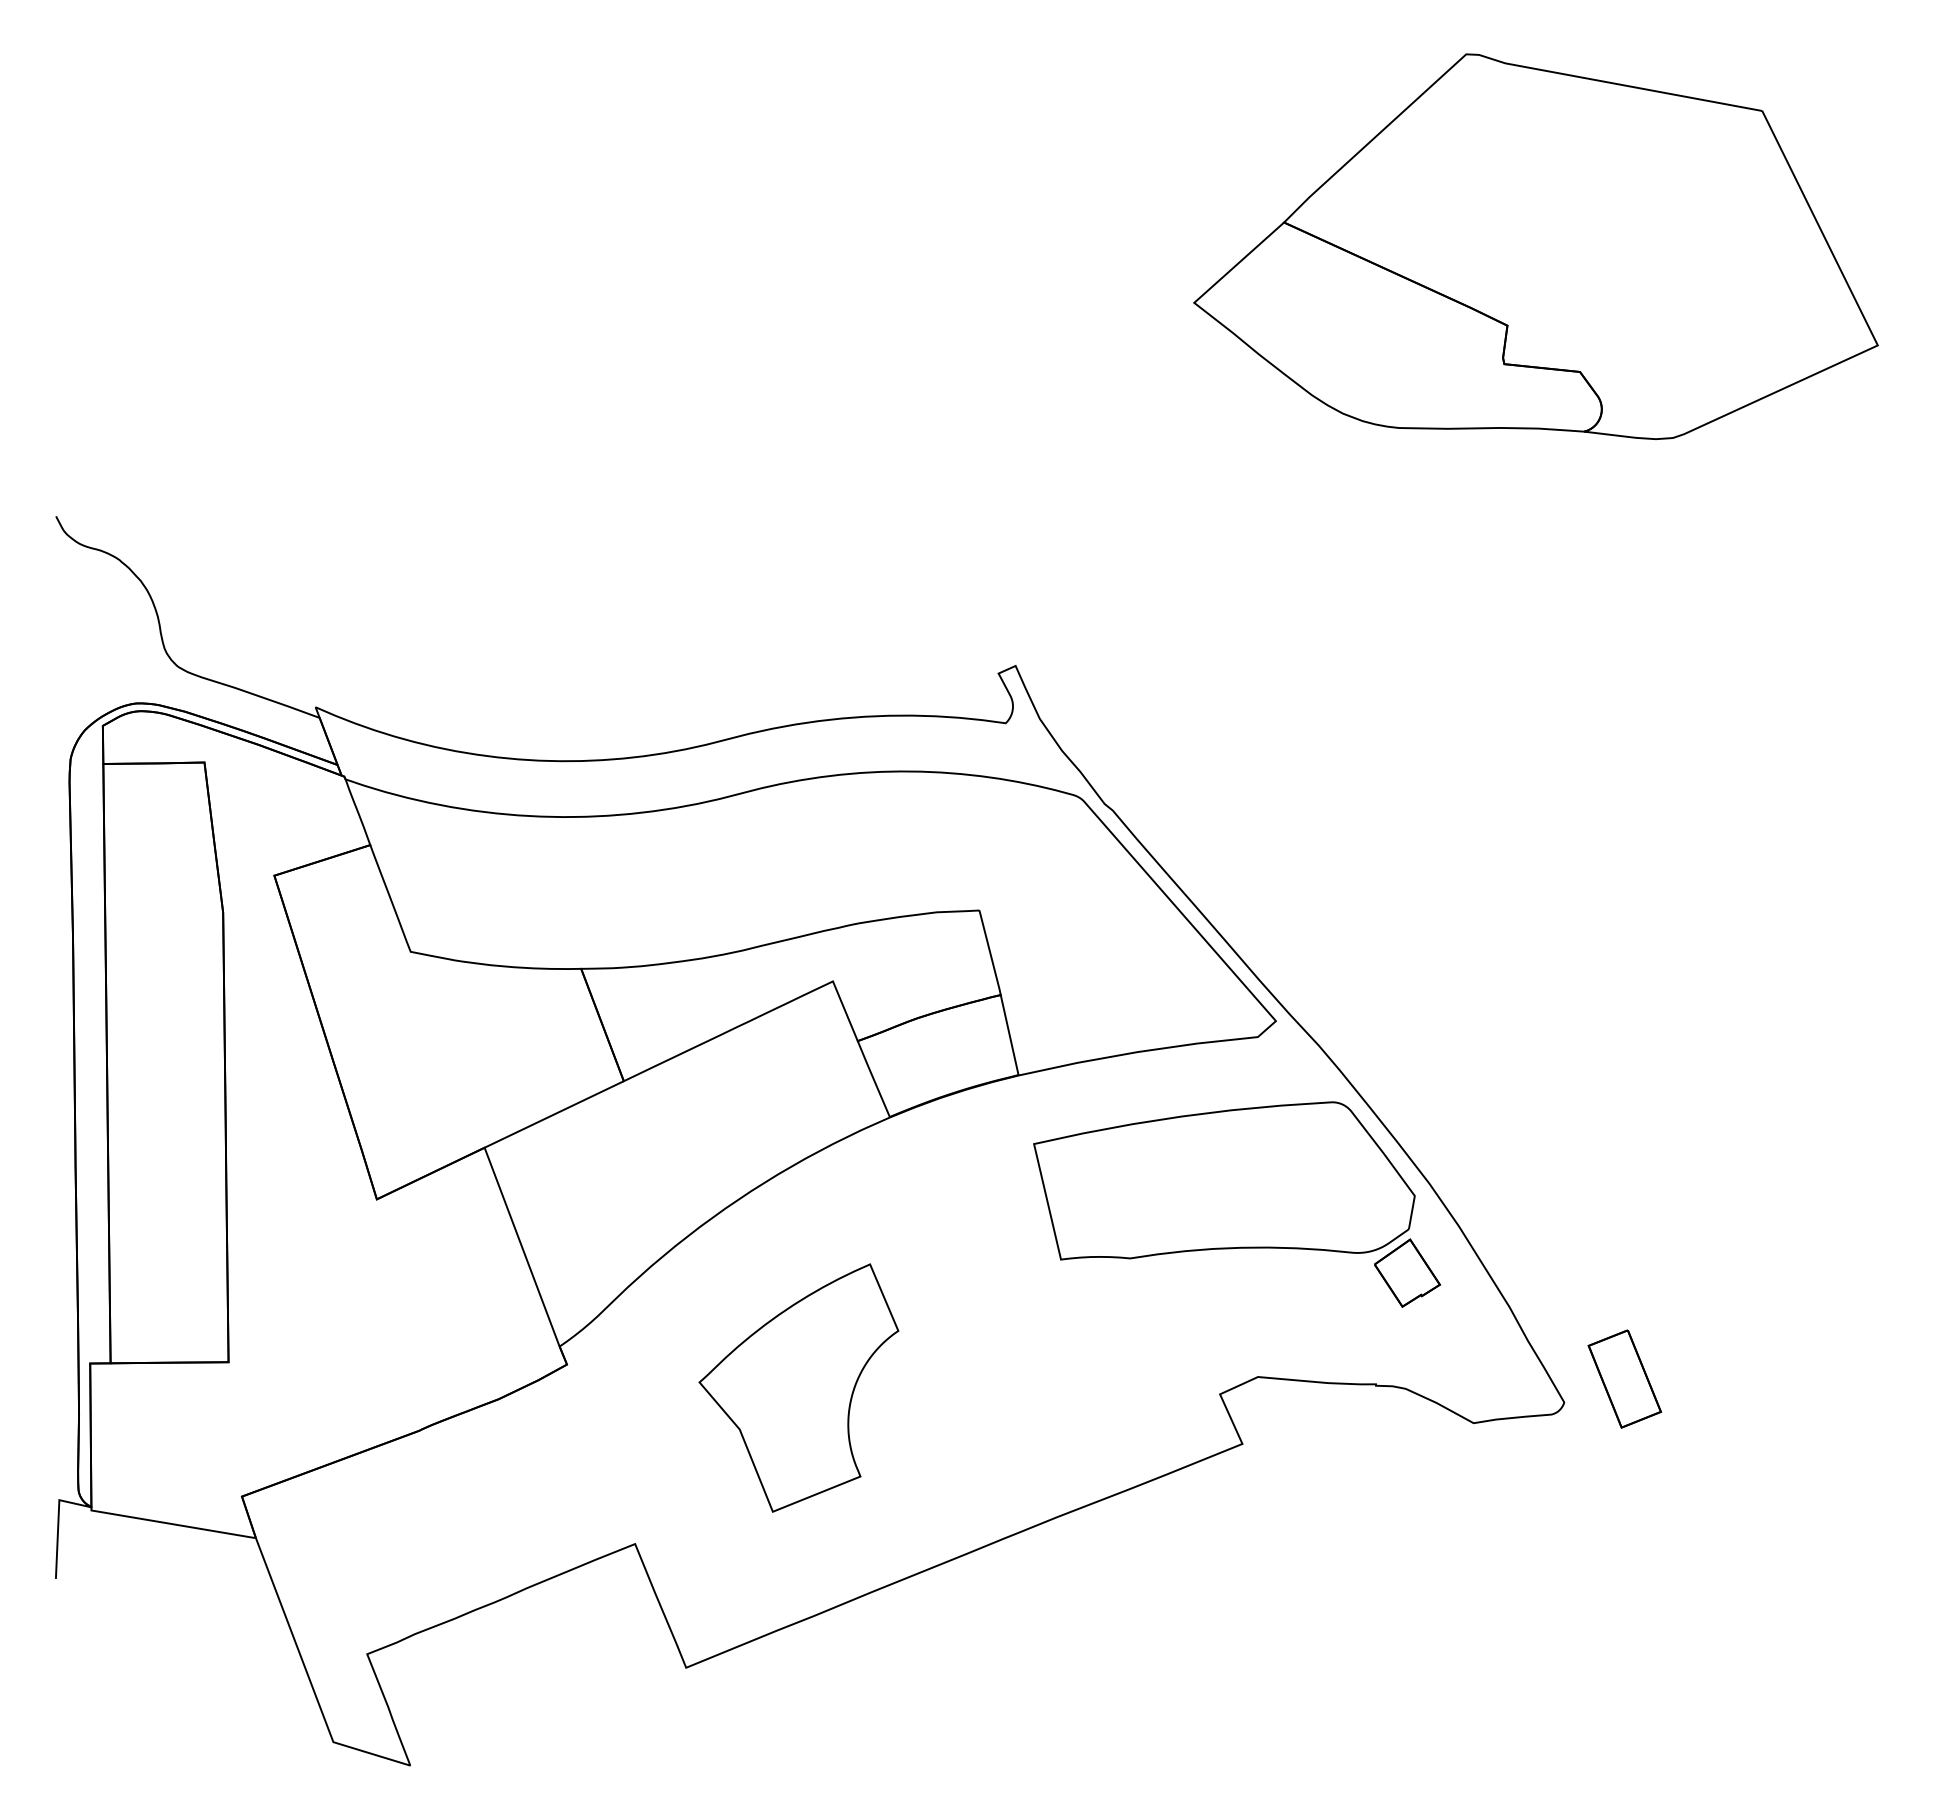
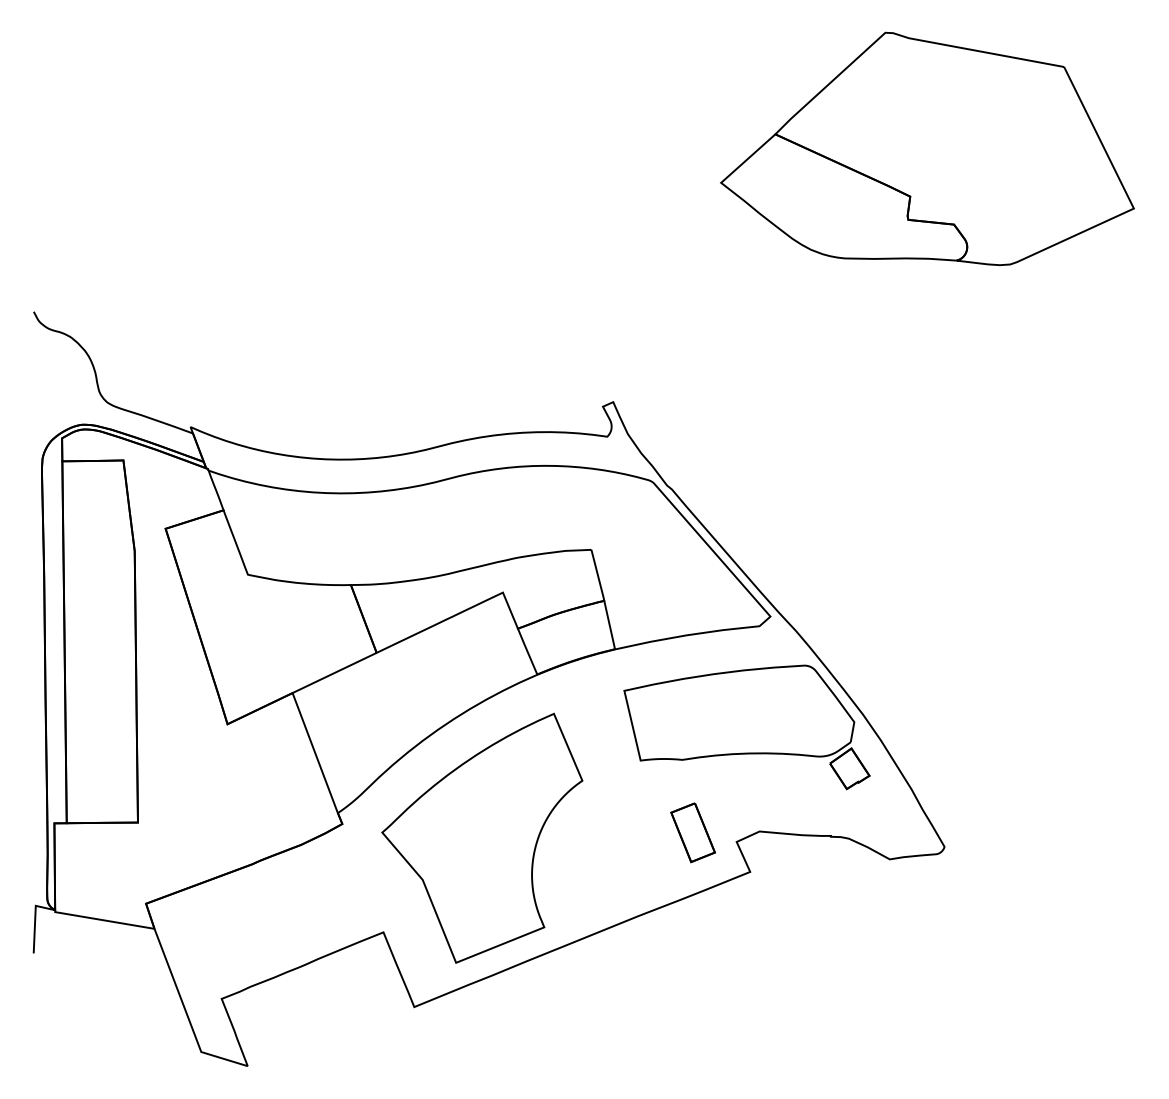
part: (1623, 1378) -> (692, 832), moved
part: (799, 1386) -> (482, 837), size x1.67

